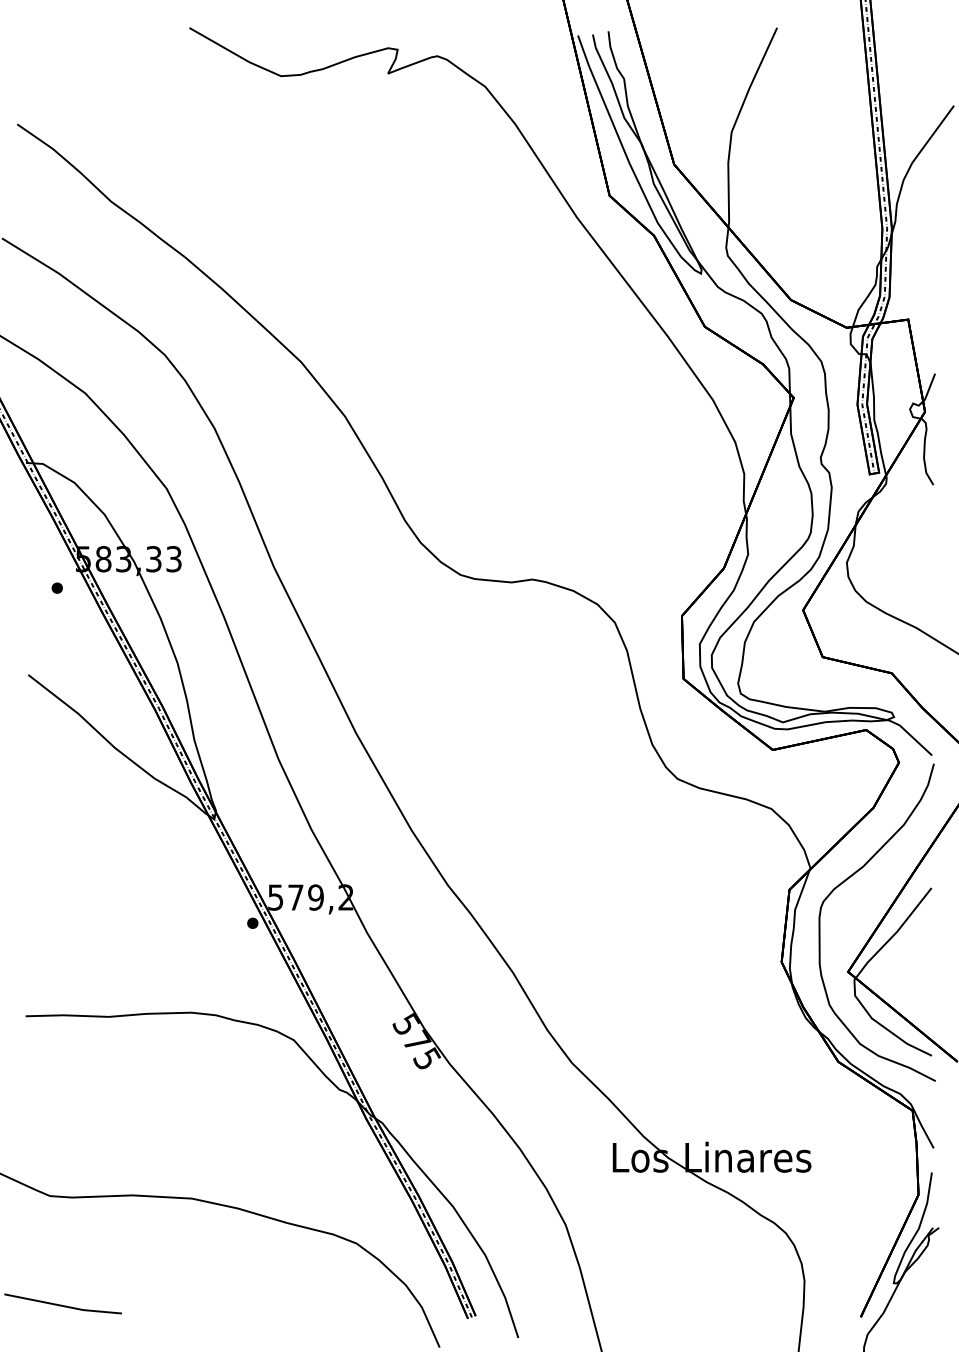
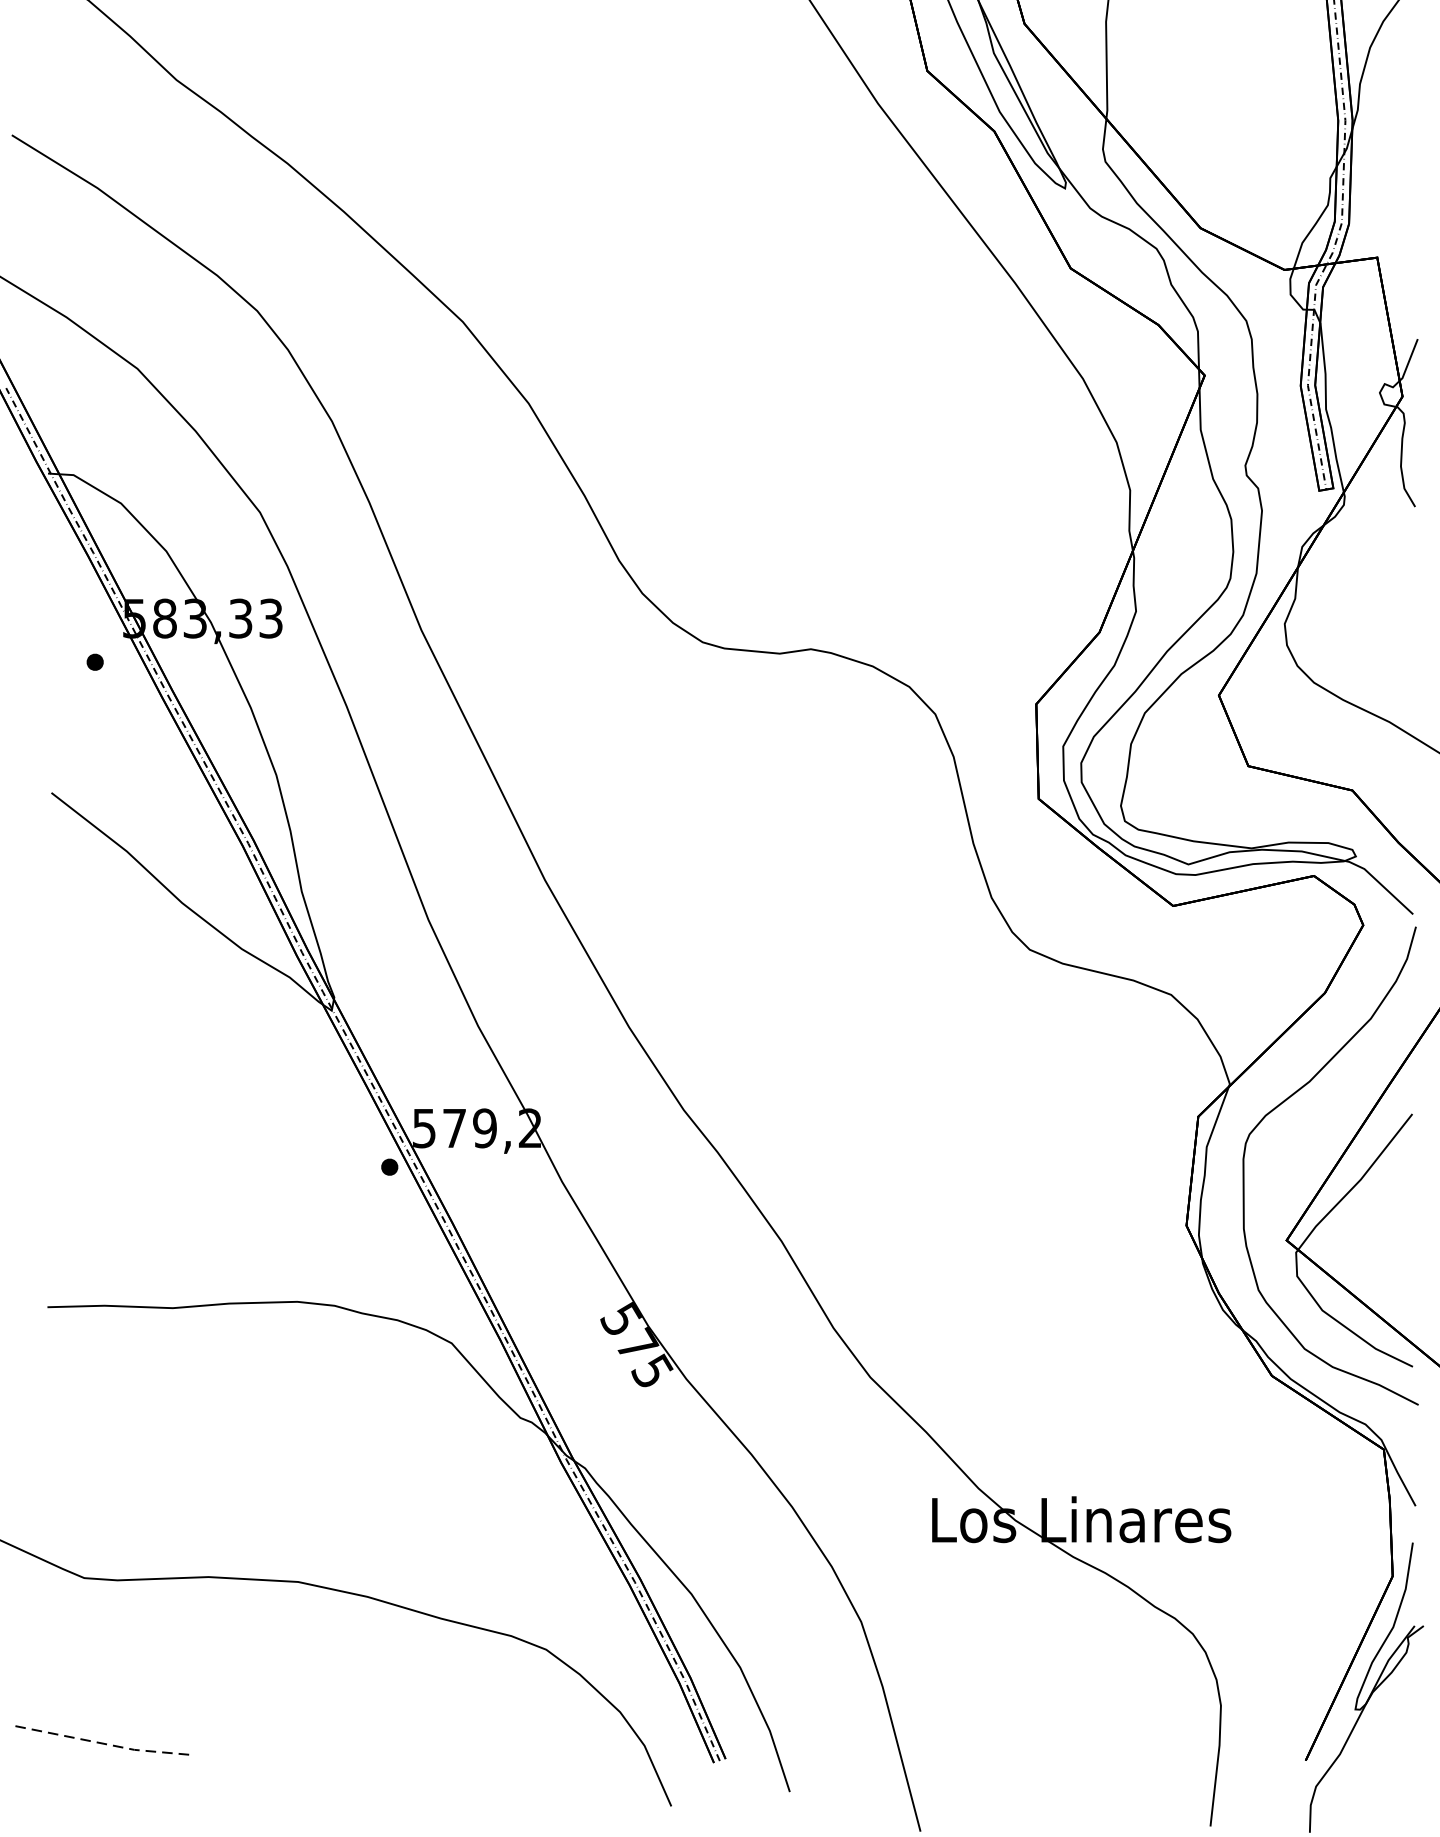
line: (63, 1306) -> (104, 1744), solid -> dashed

